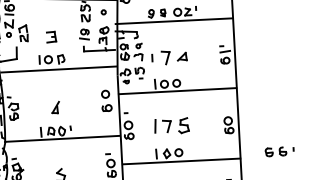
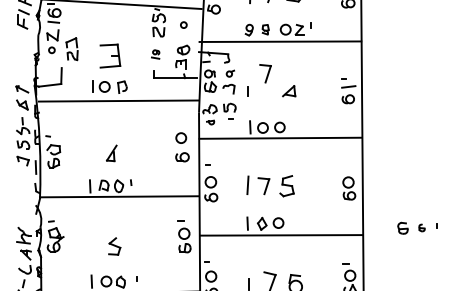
part: (84, 34) -> (155, 54), size x0.6
part: (51, 36) -> (110, 55), size x1.6
part: (165, 57) -> (265, 73), moved
part: (282, 151) -> (421, 227), size x0.6

